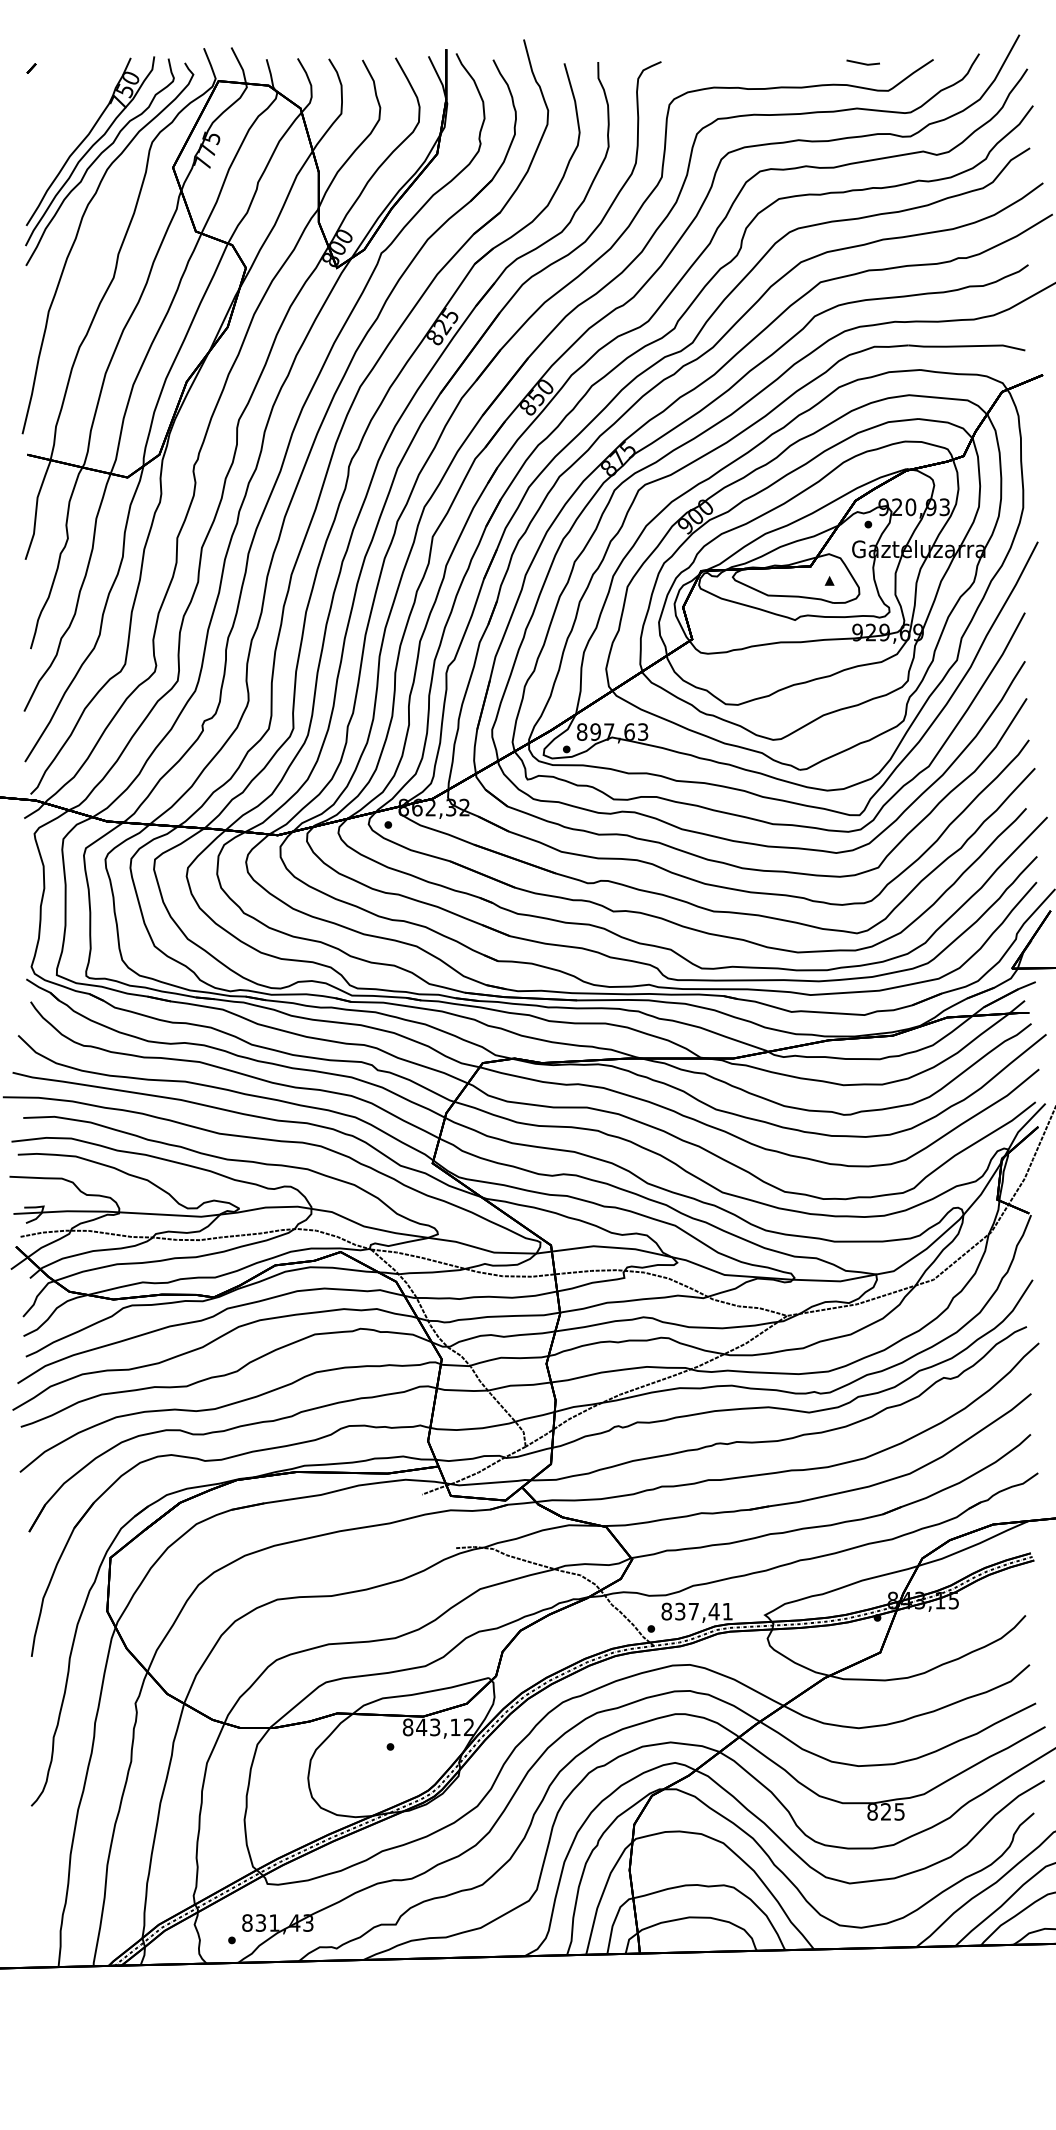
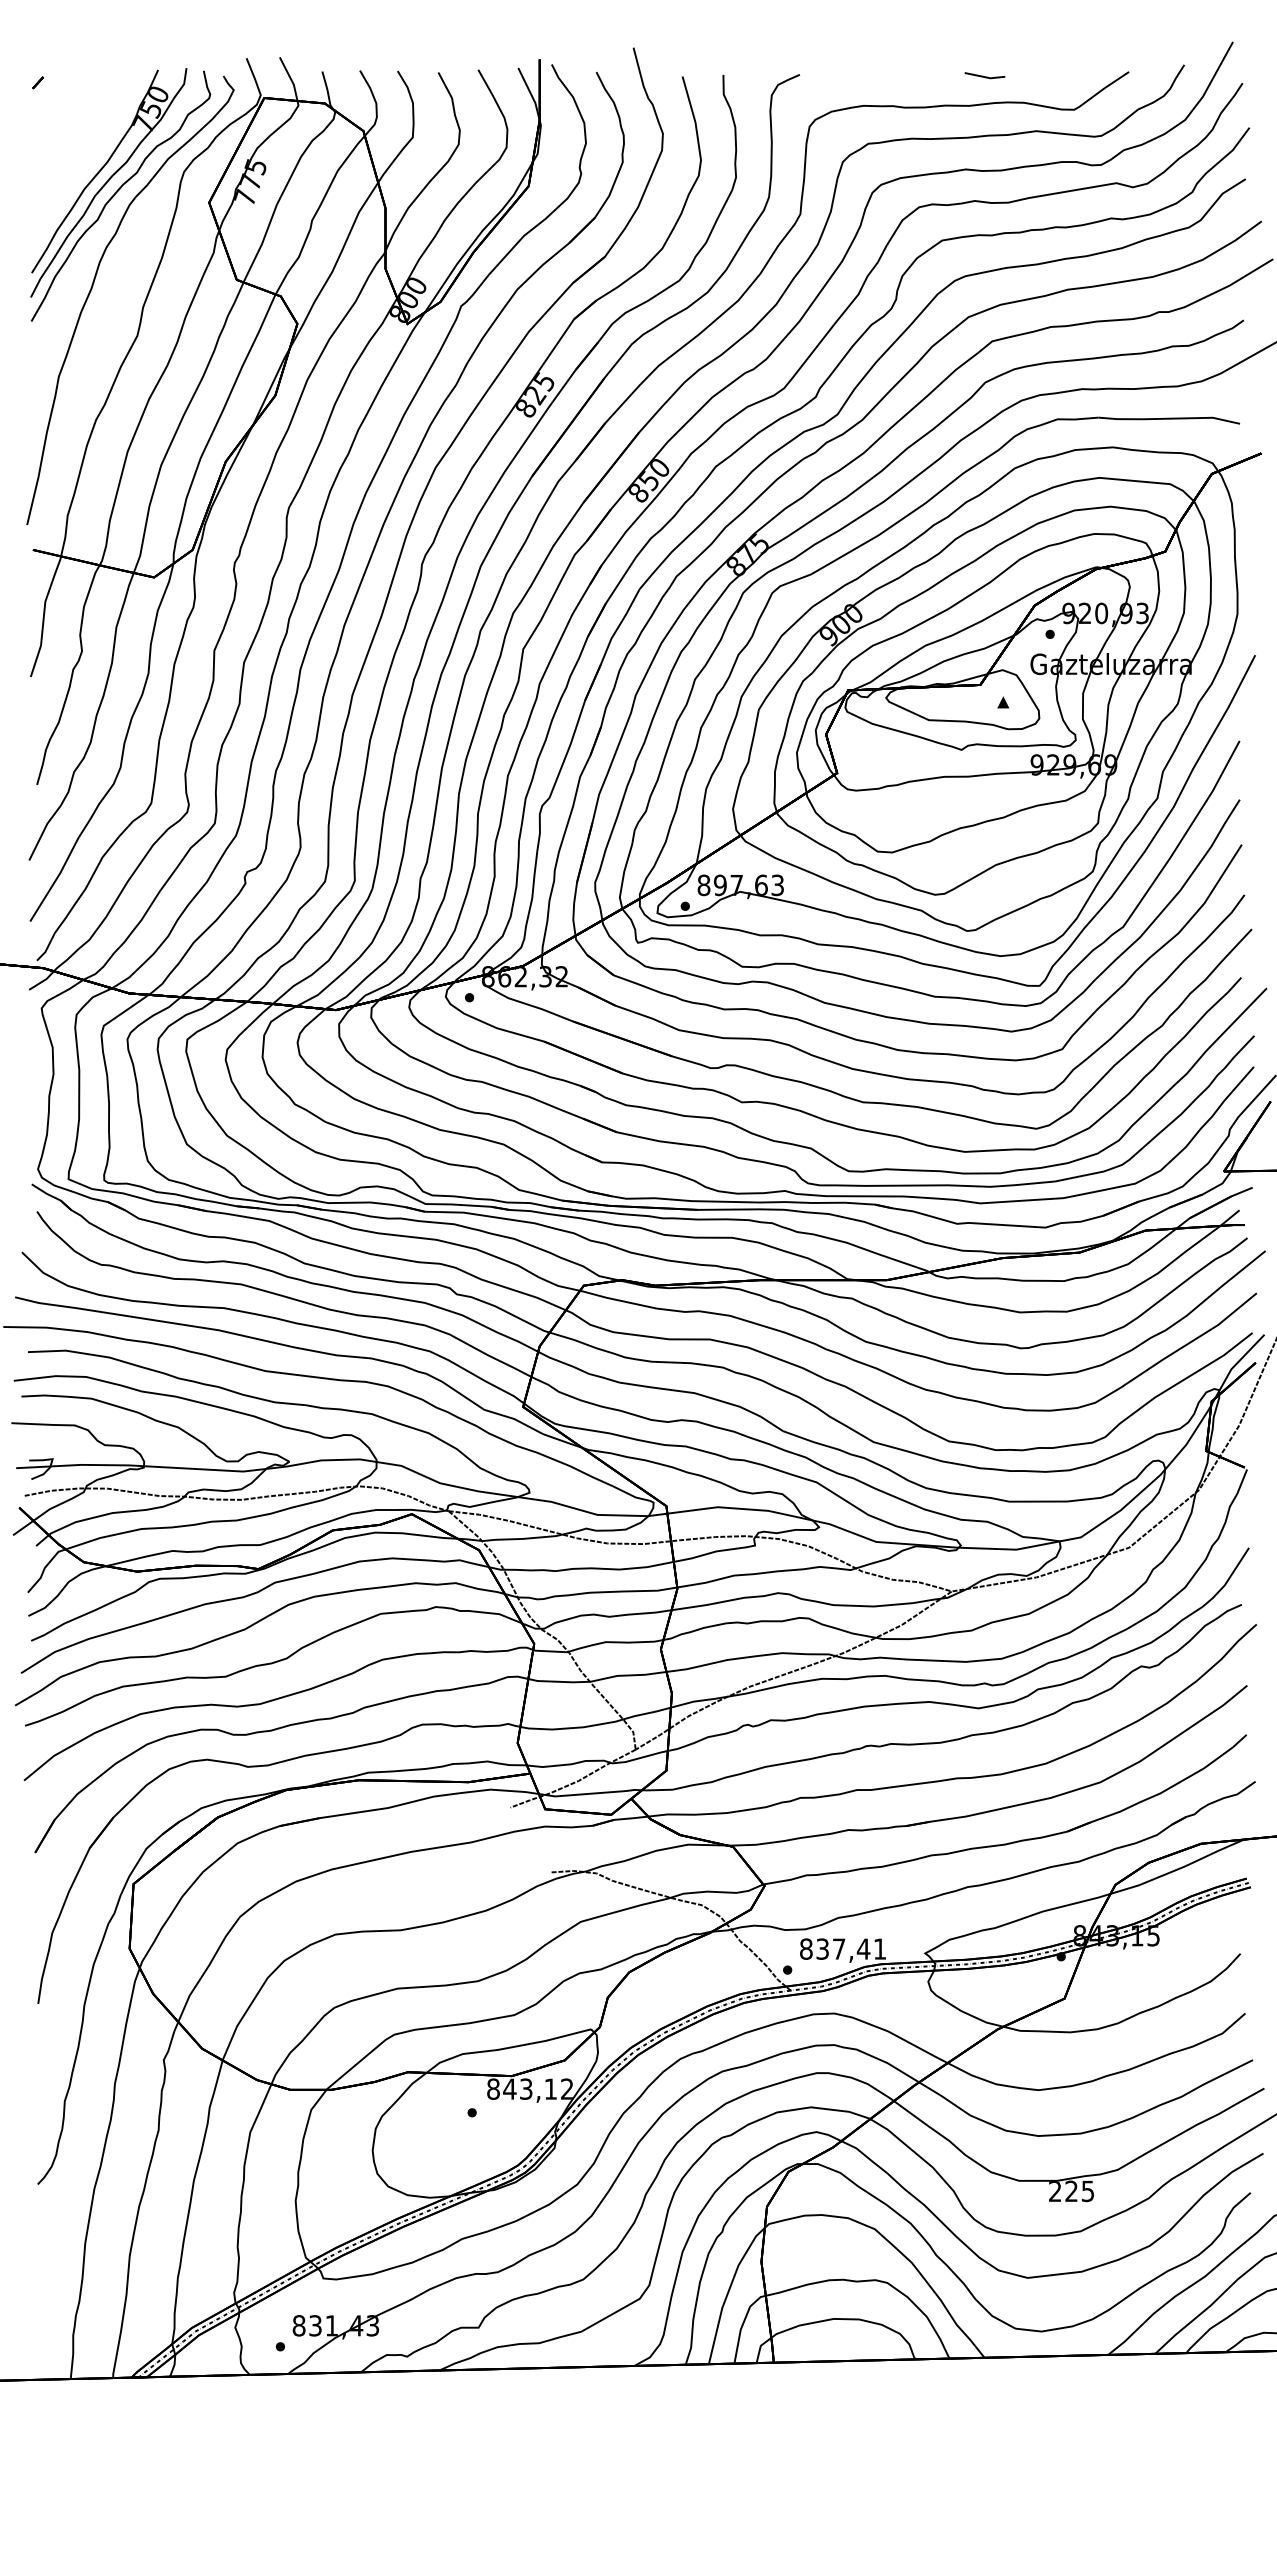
line: (862, 62) -> (983, 75), moved
text: (872, 1812) -> (1055, 2191), 825 -> 225

